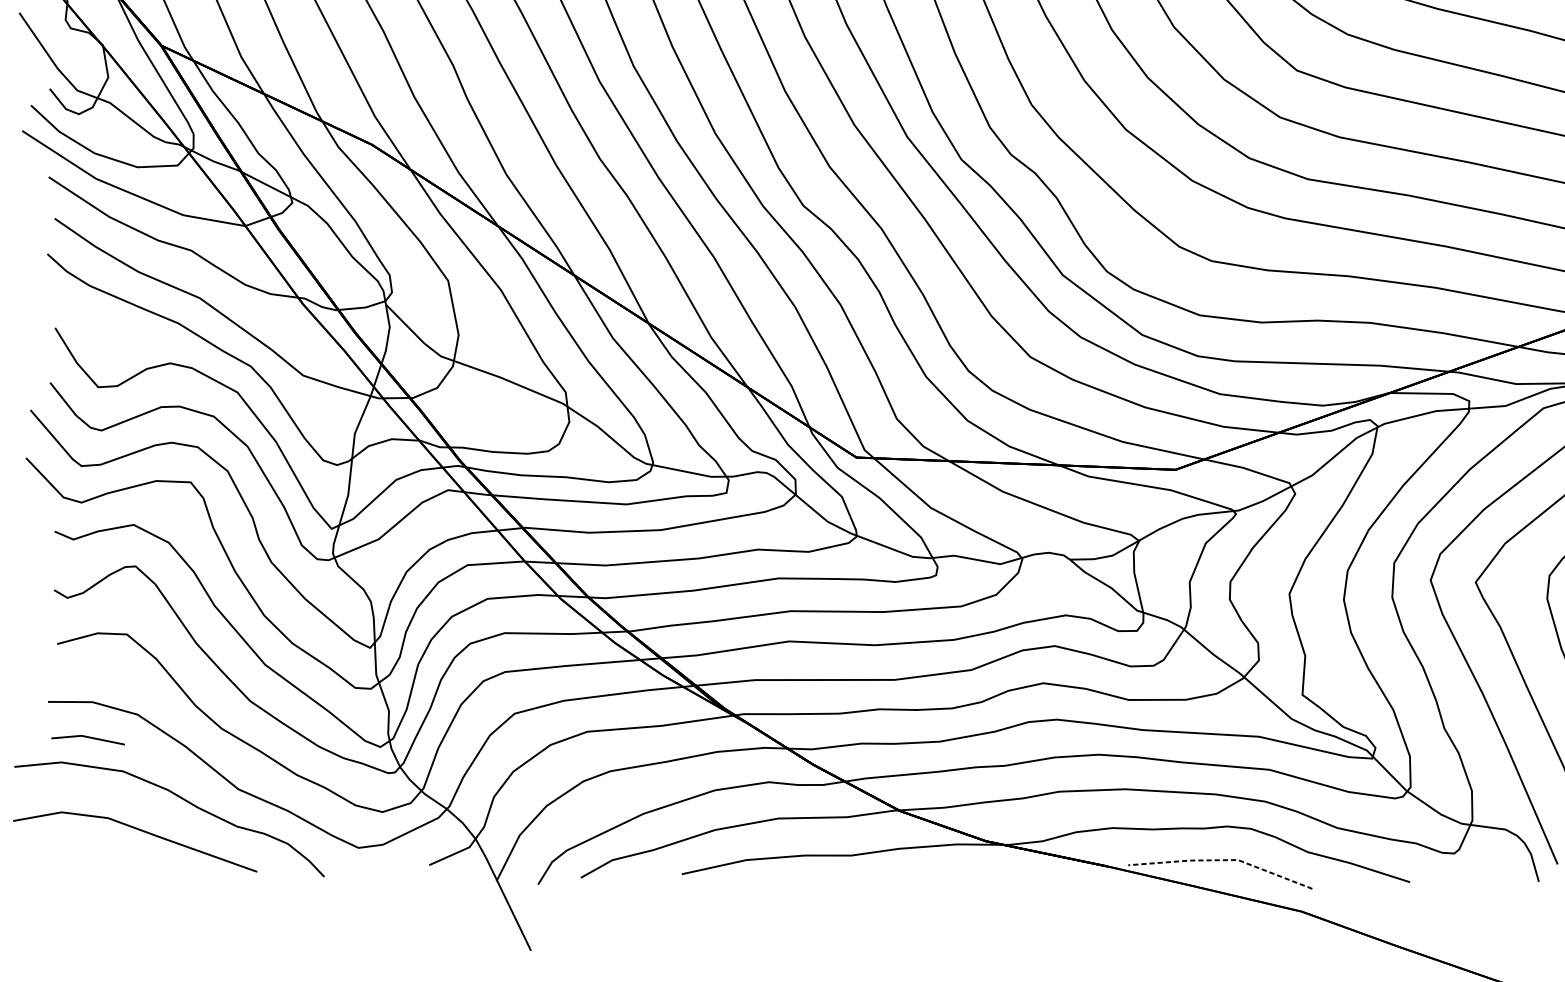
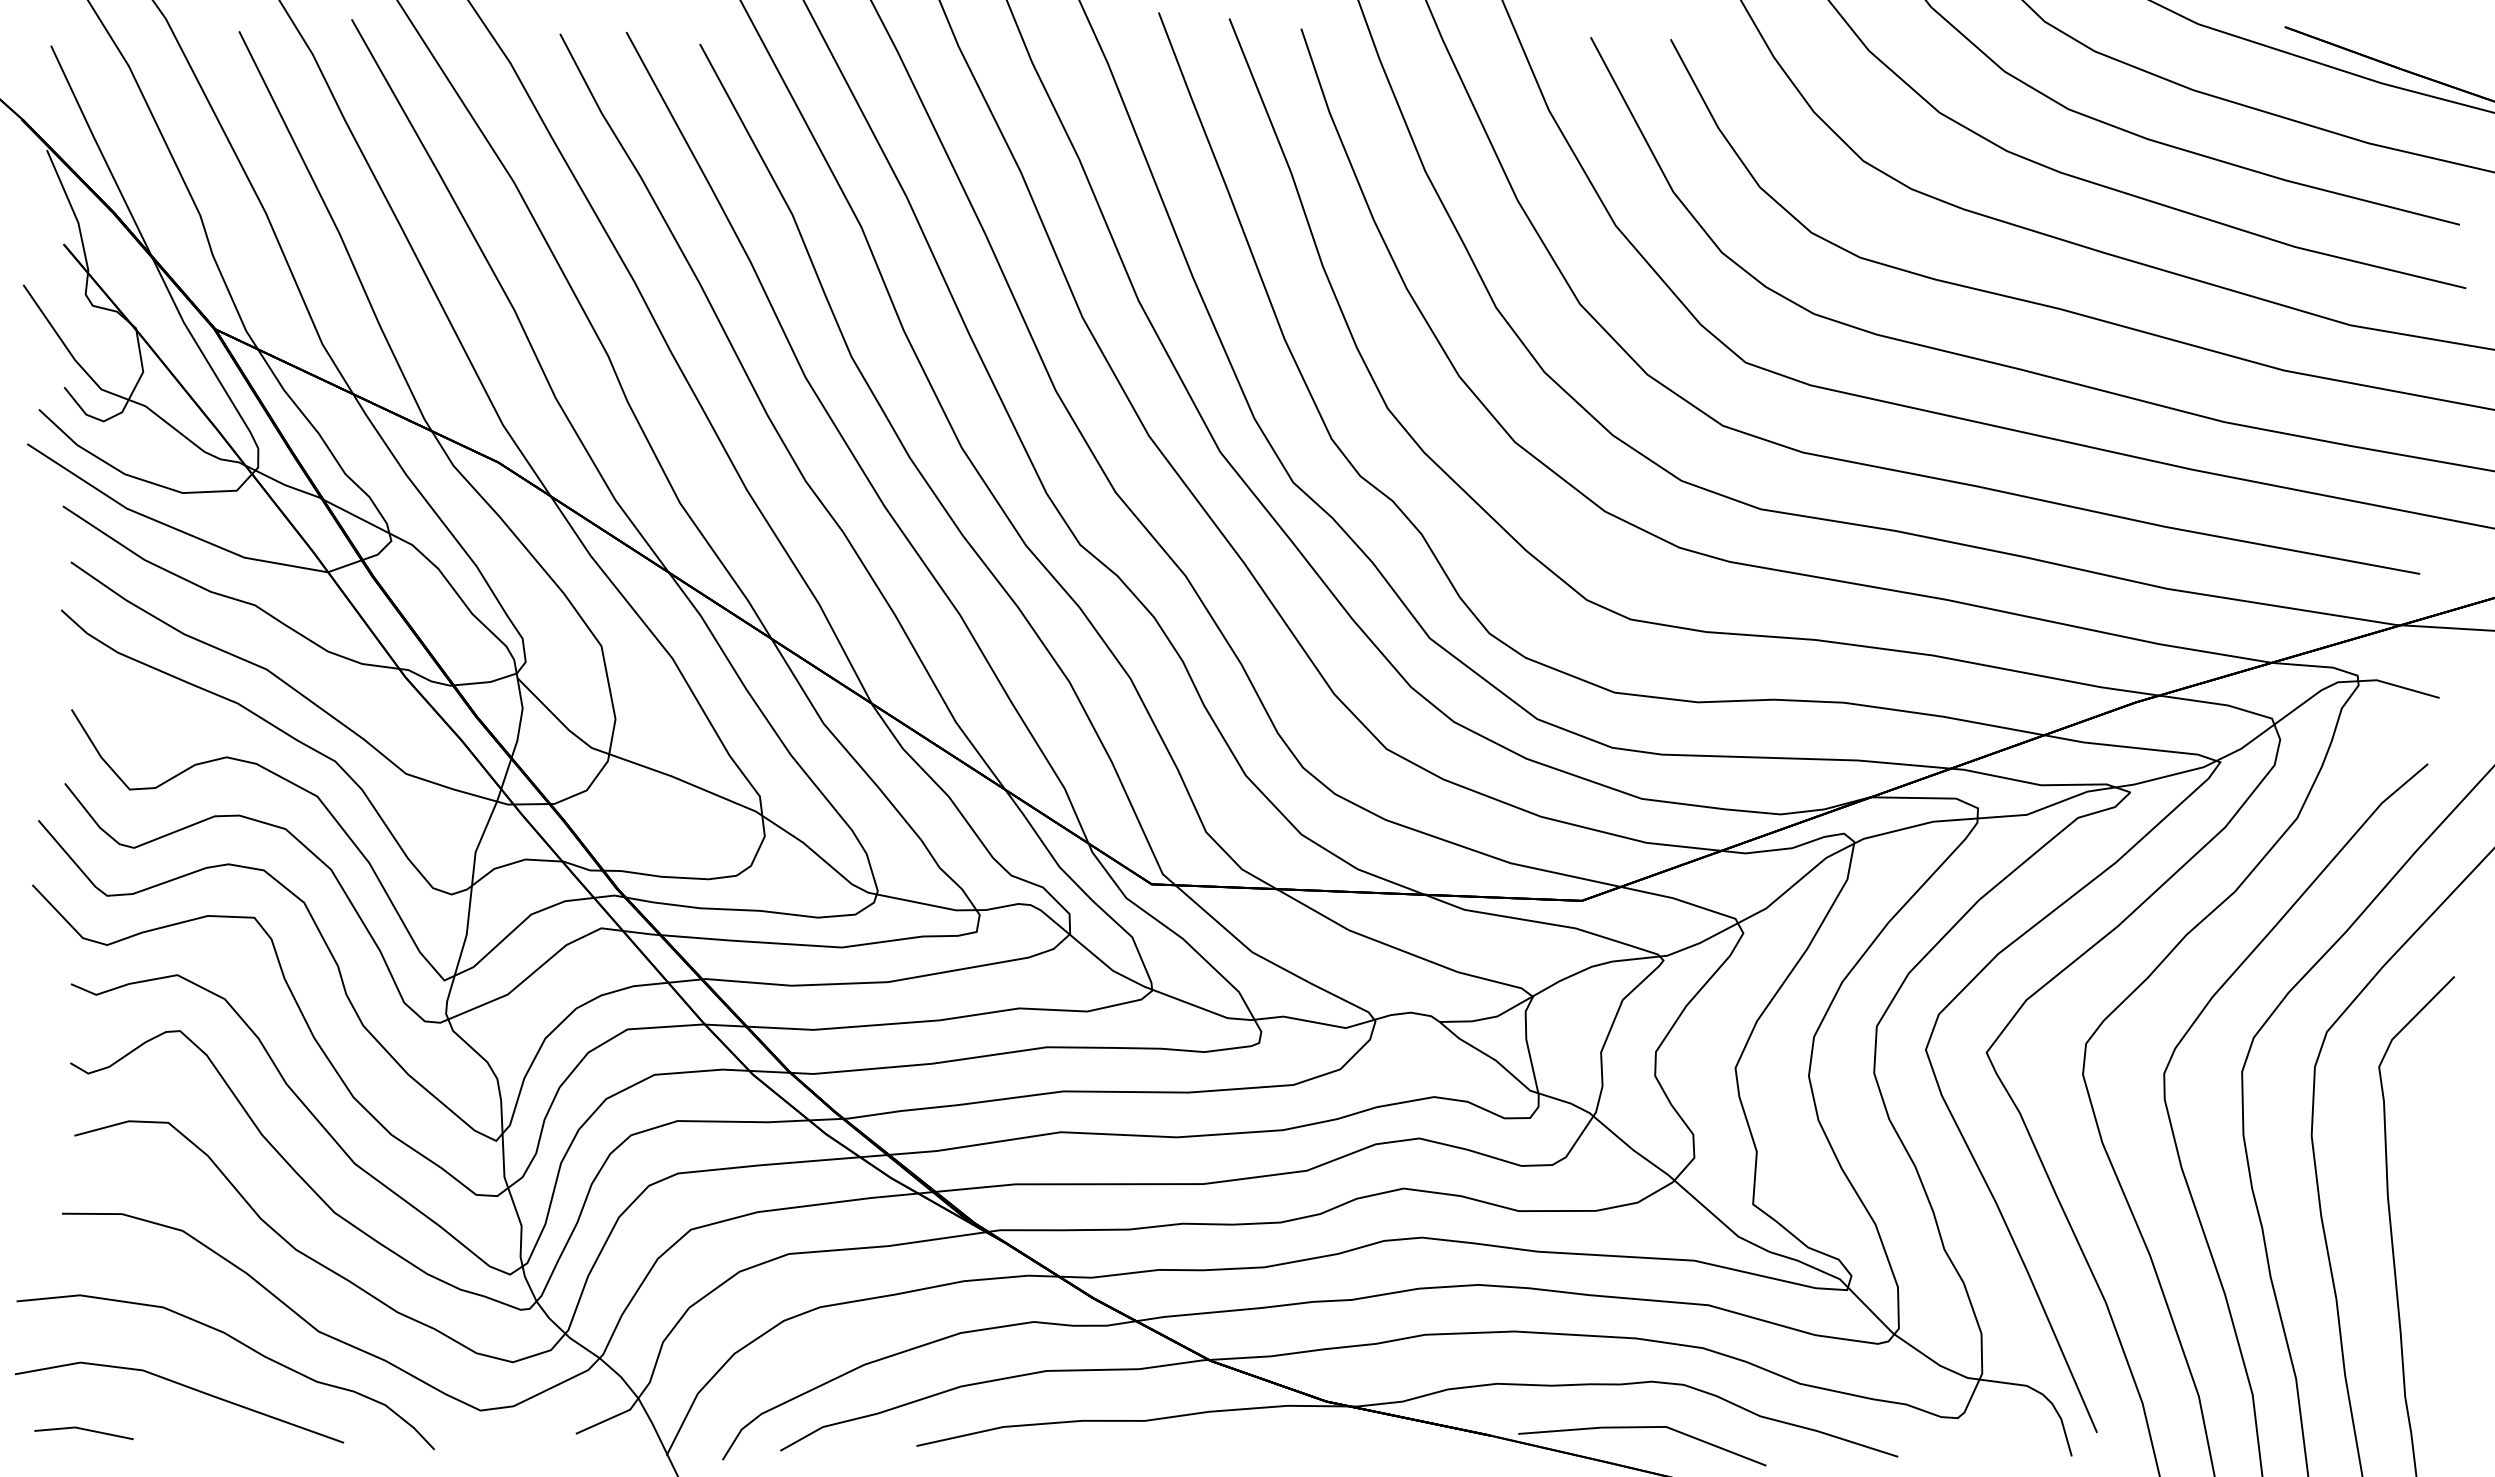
line: (87, 738) -> (83, 1430), moved
line: (1222, 860) -> (1645, 1427), dashed -> solid

